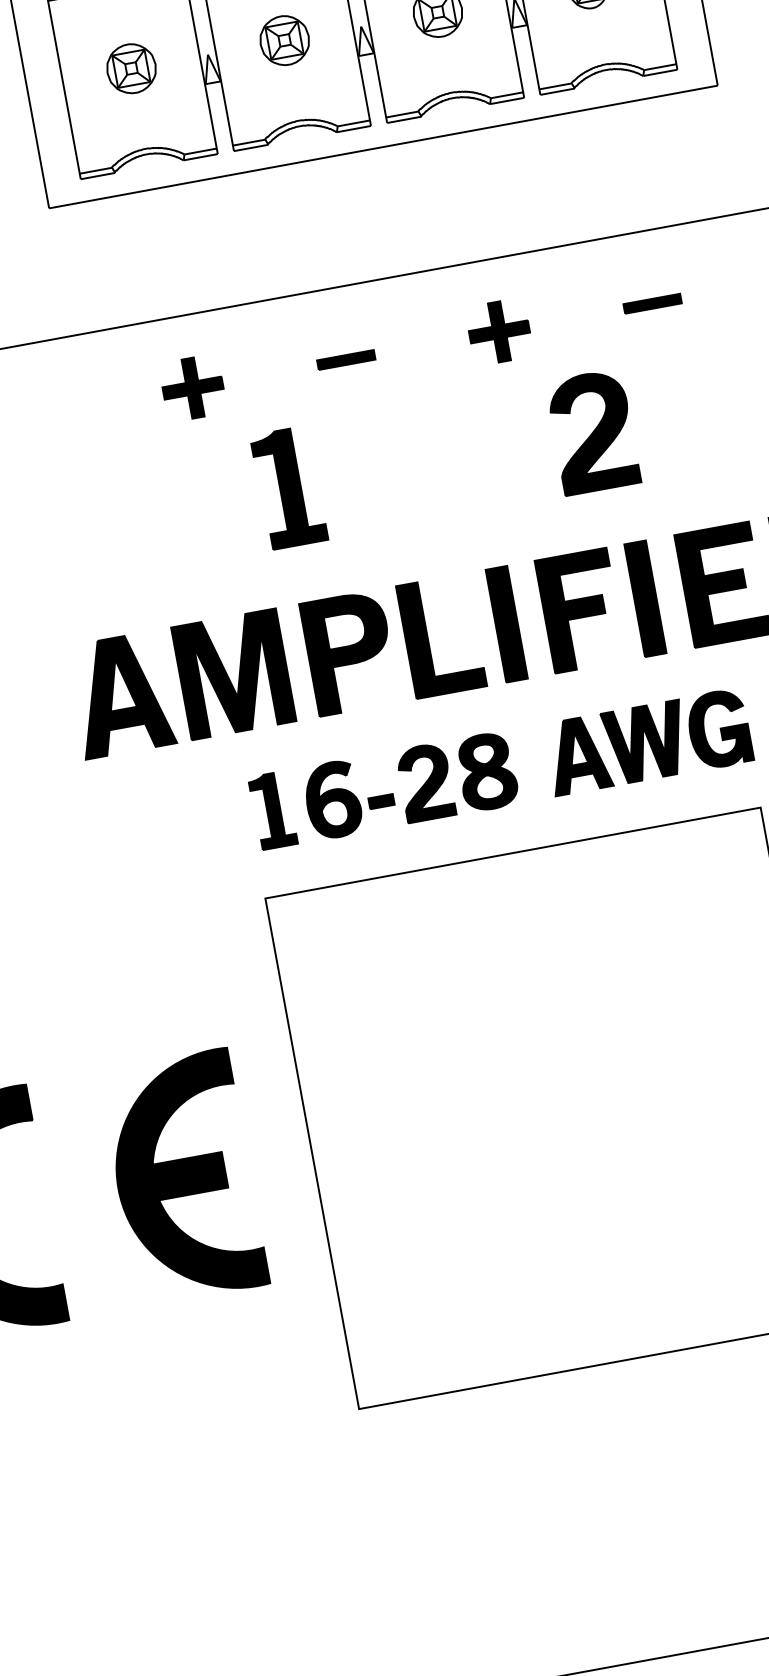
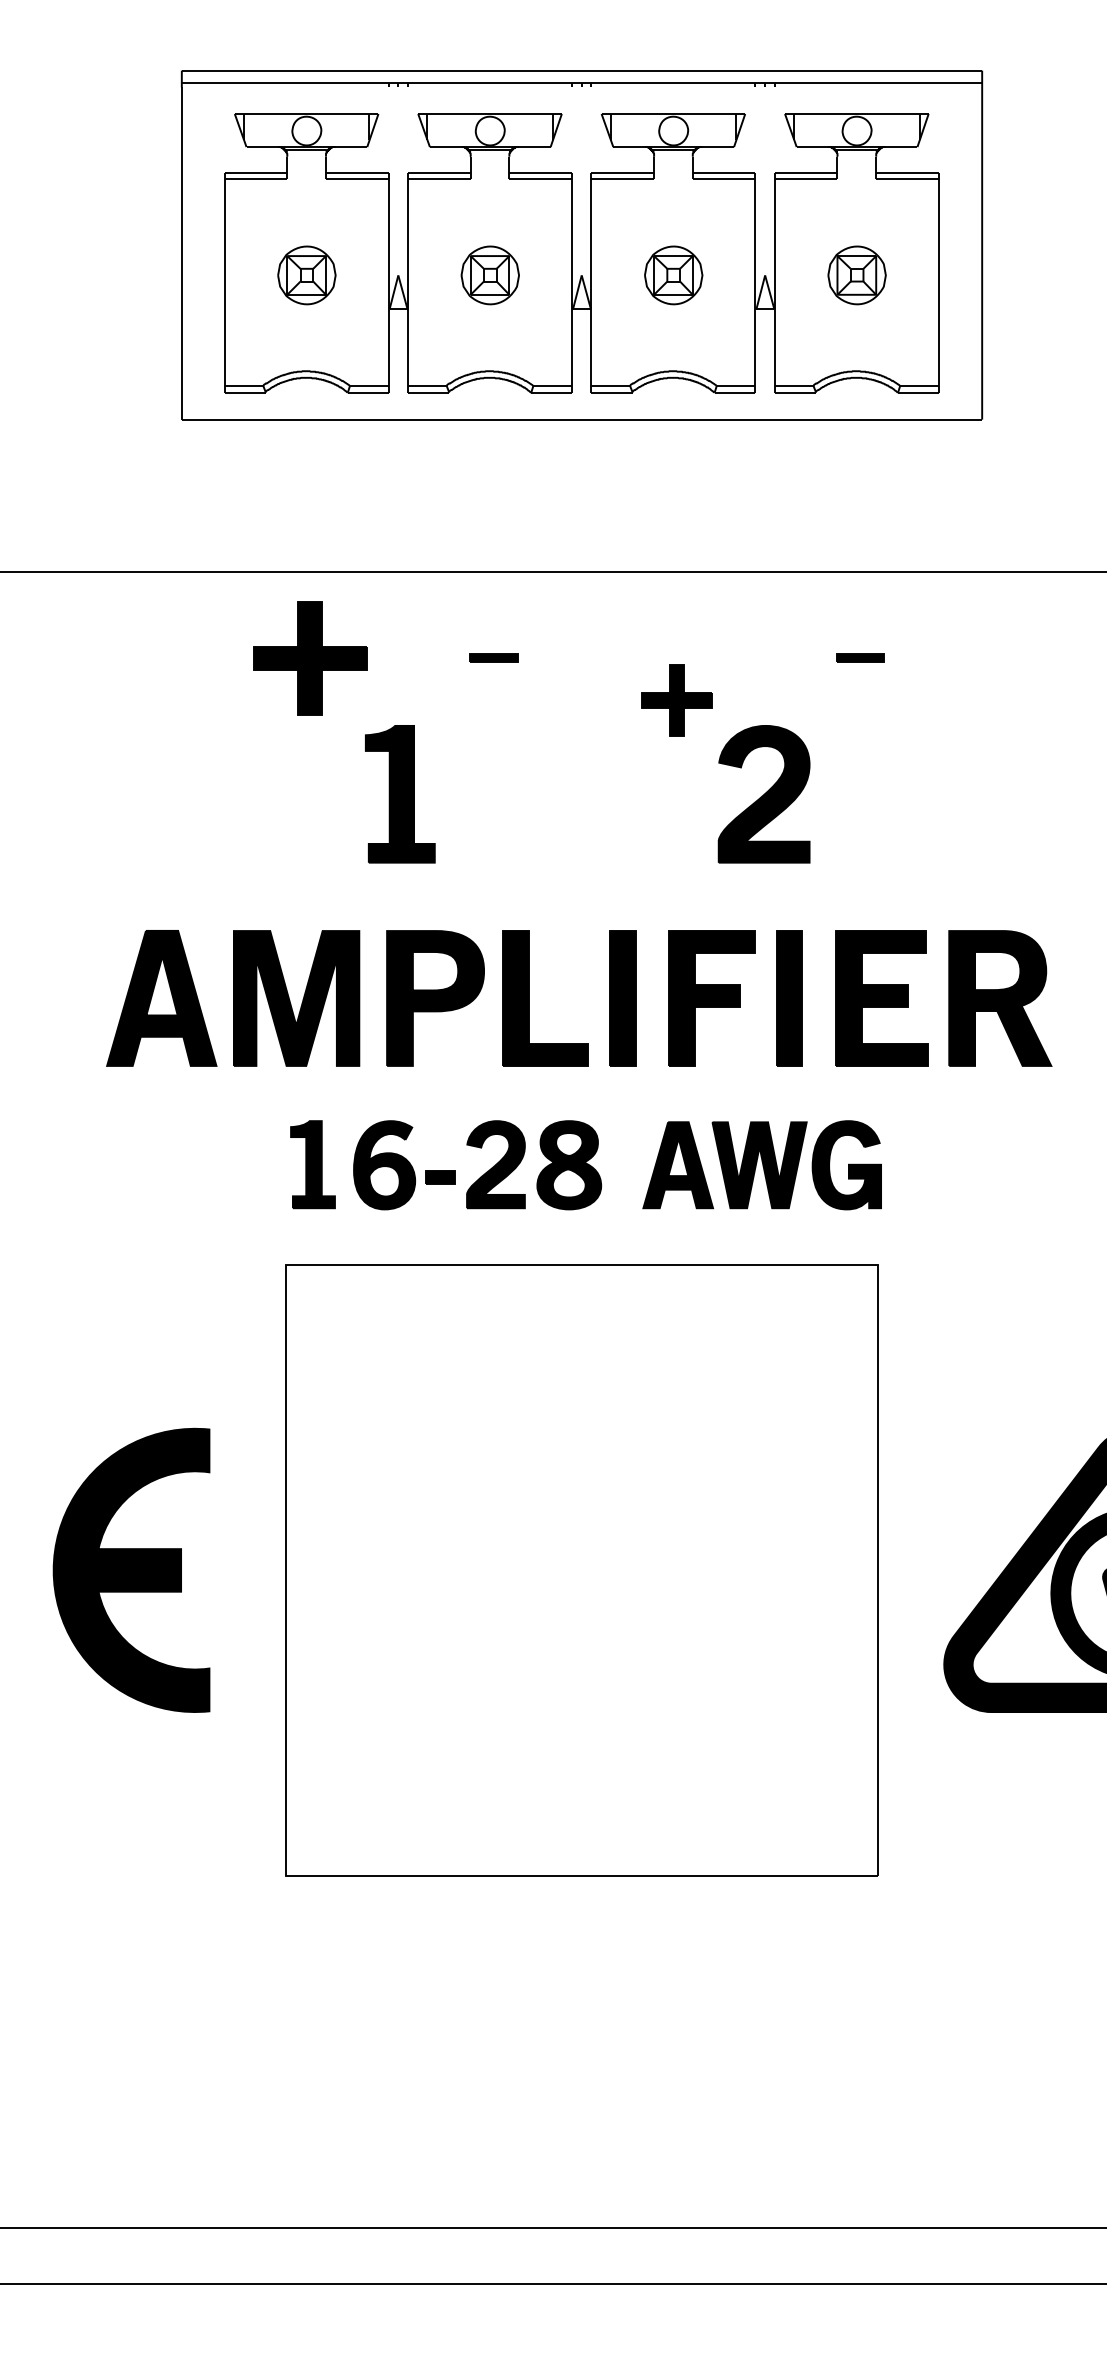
part: (652, 303) -> (860, 658), size x0.7
part: (499, 332) -> (676, 700), moved
part: (346, 360) -> (493, 658), size x0.7
part: (193, 388) -> (310, 658), size x1.6

